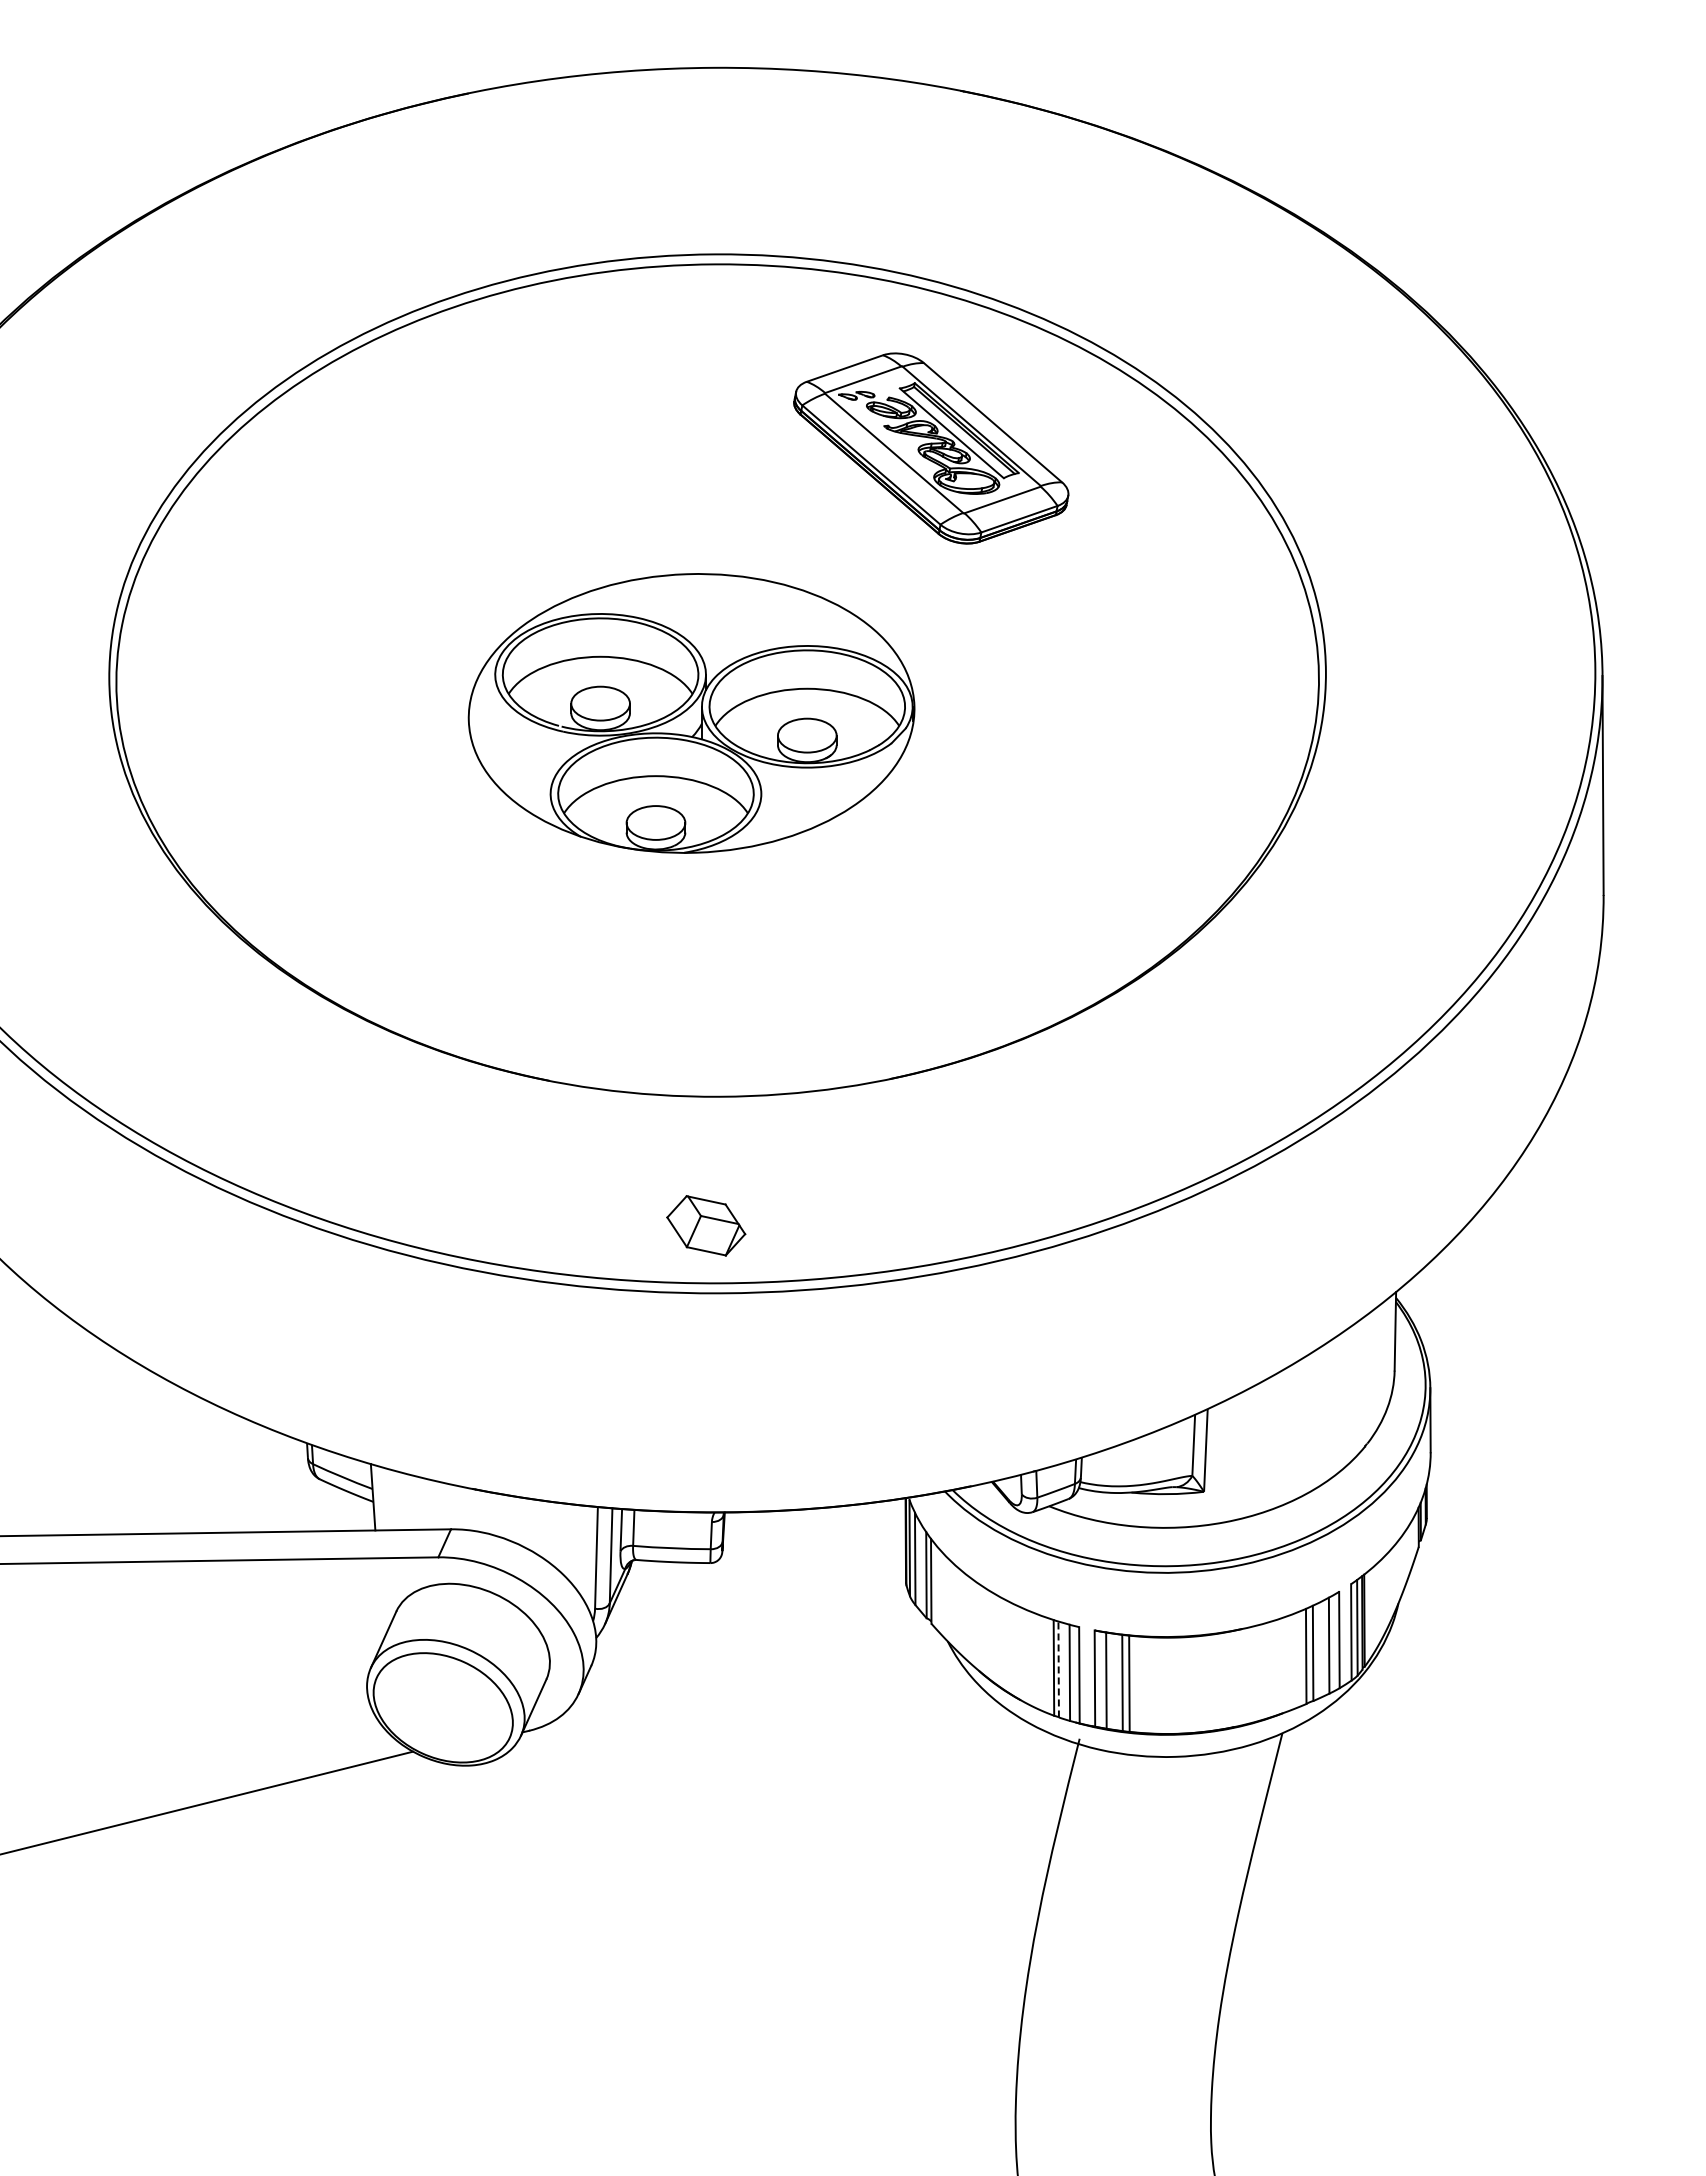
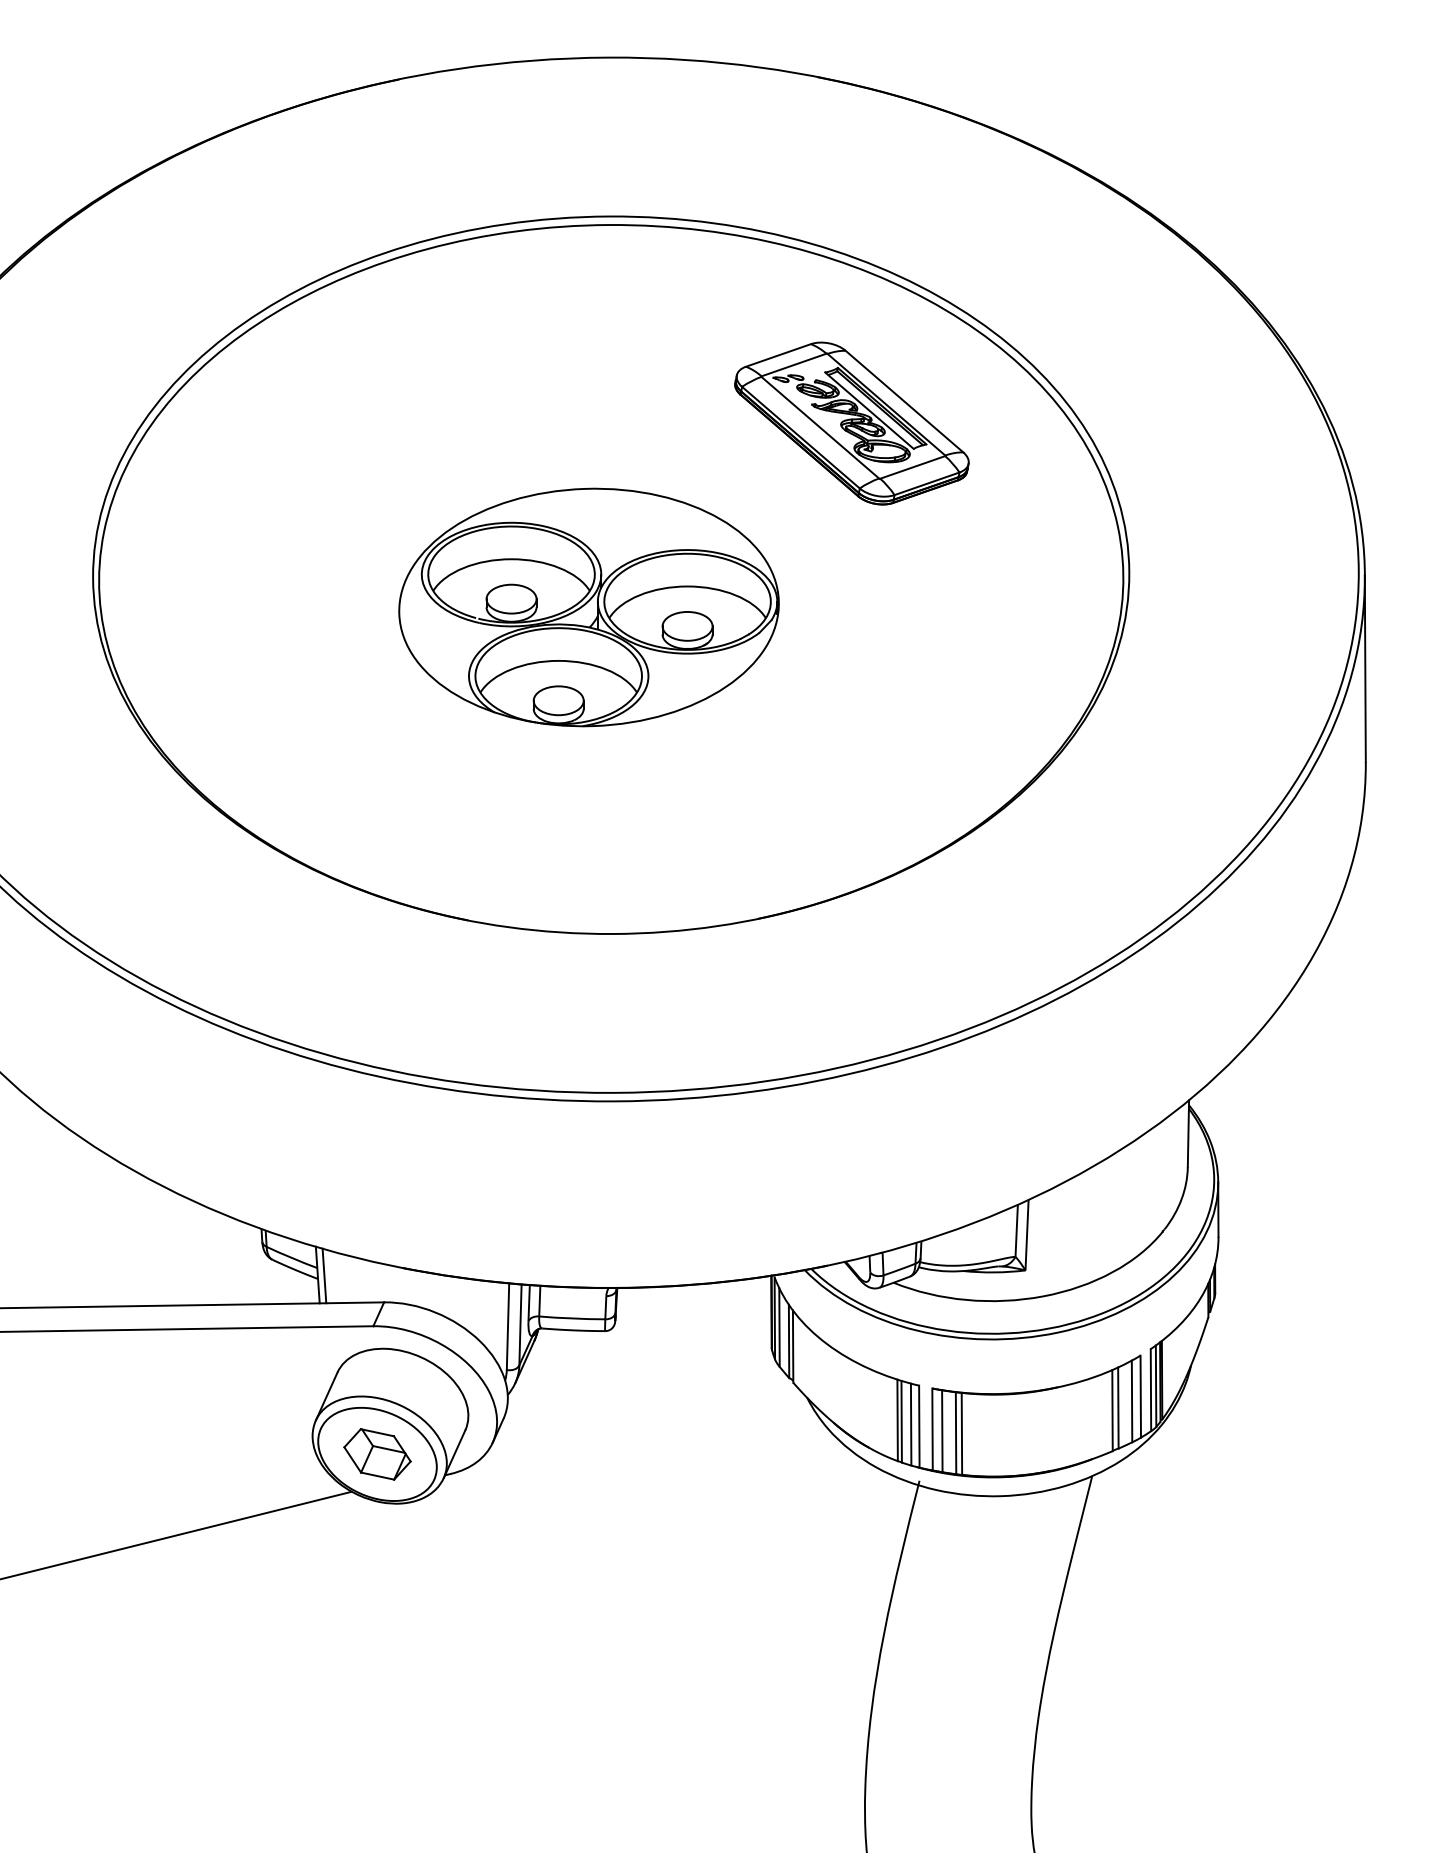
part: (931, 448) -> (852, 423), moved
part: (706, 1225) -> (377, 1454), moved
line: (380, 1498) -> (324, 1276), added
line: (1058, 1669) -> (901, 1421), dashed -> solid

